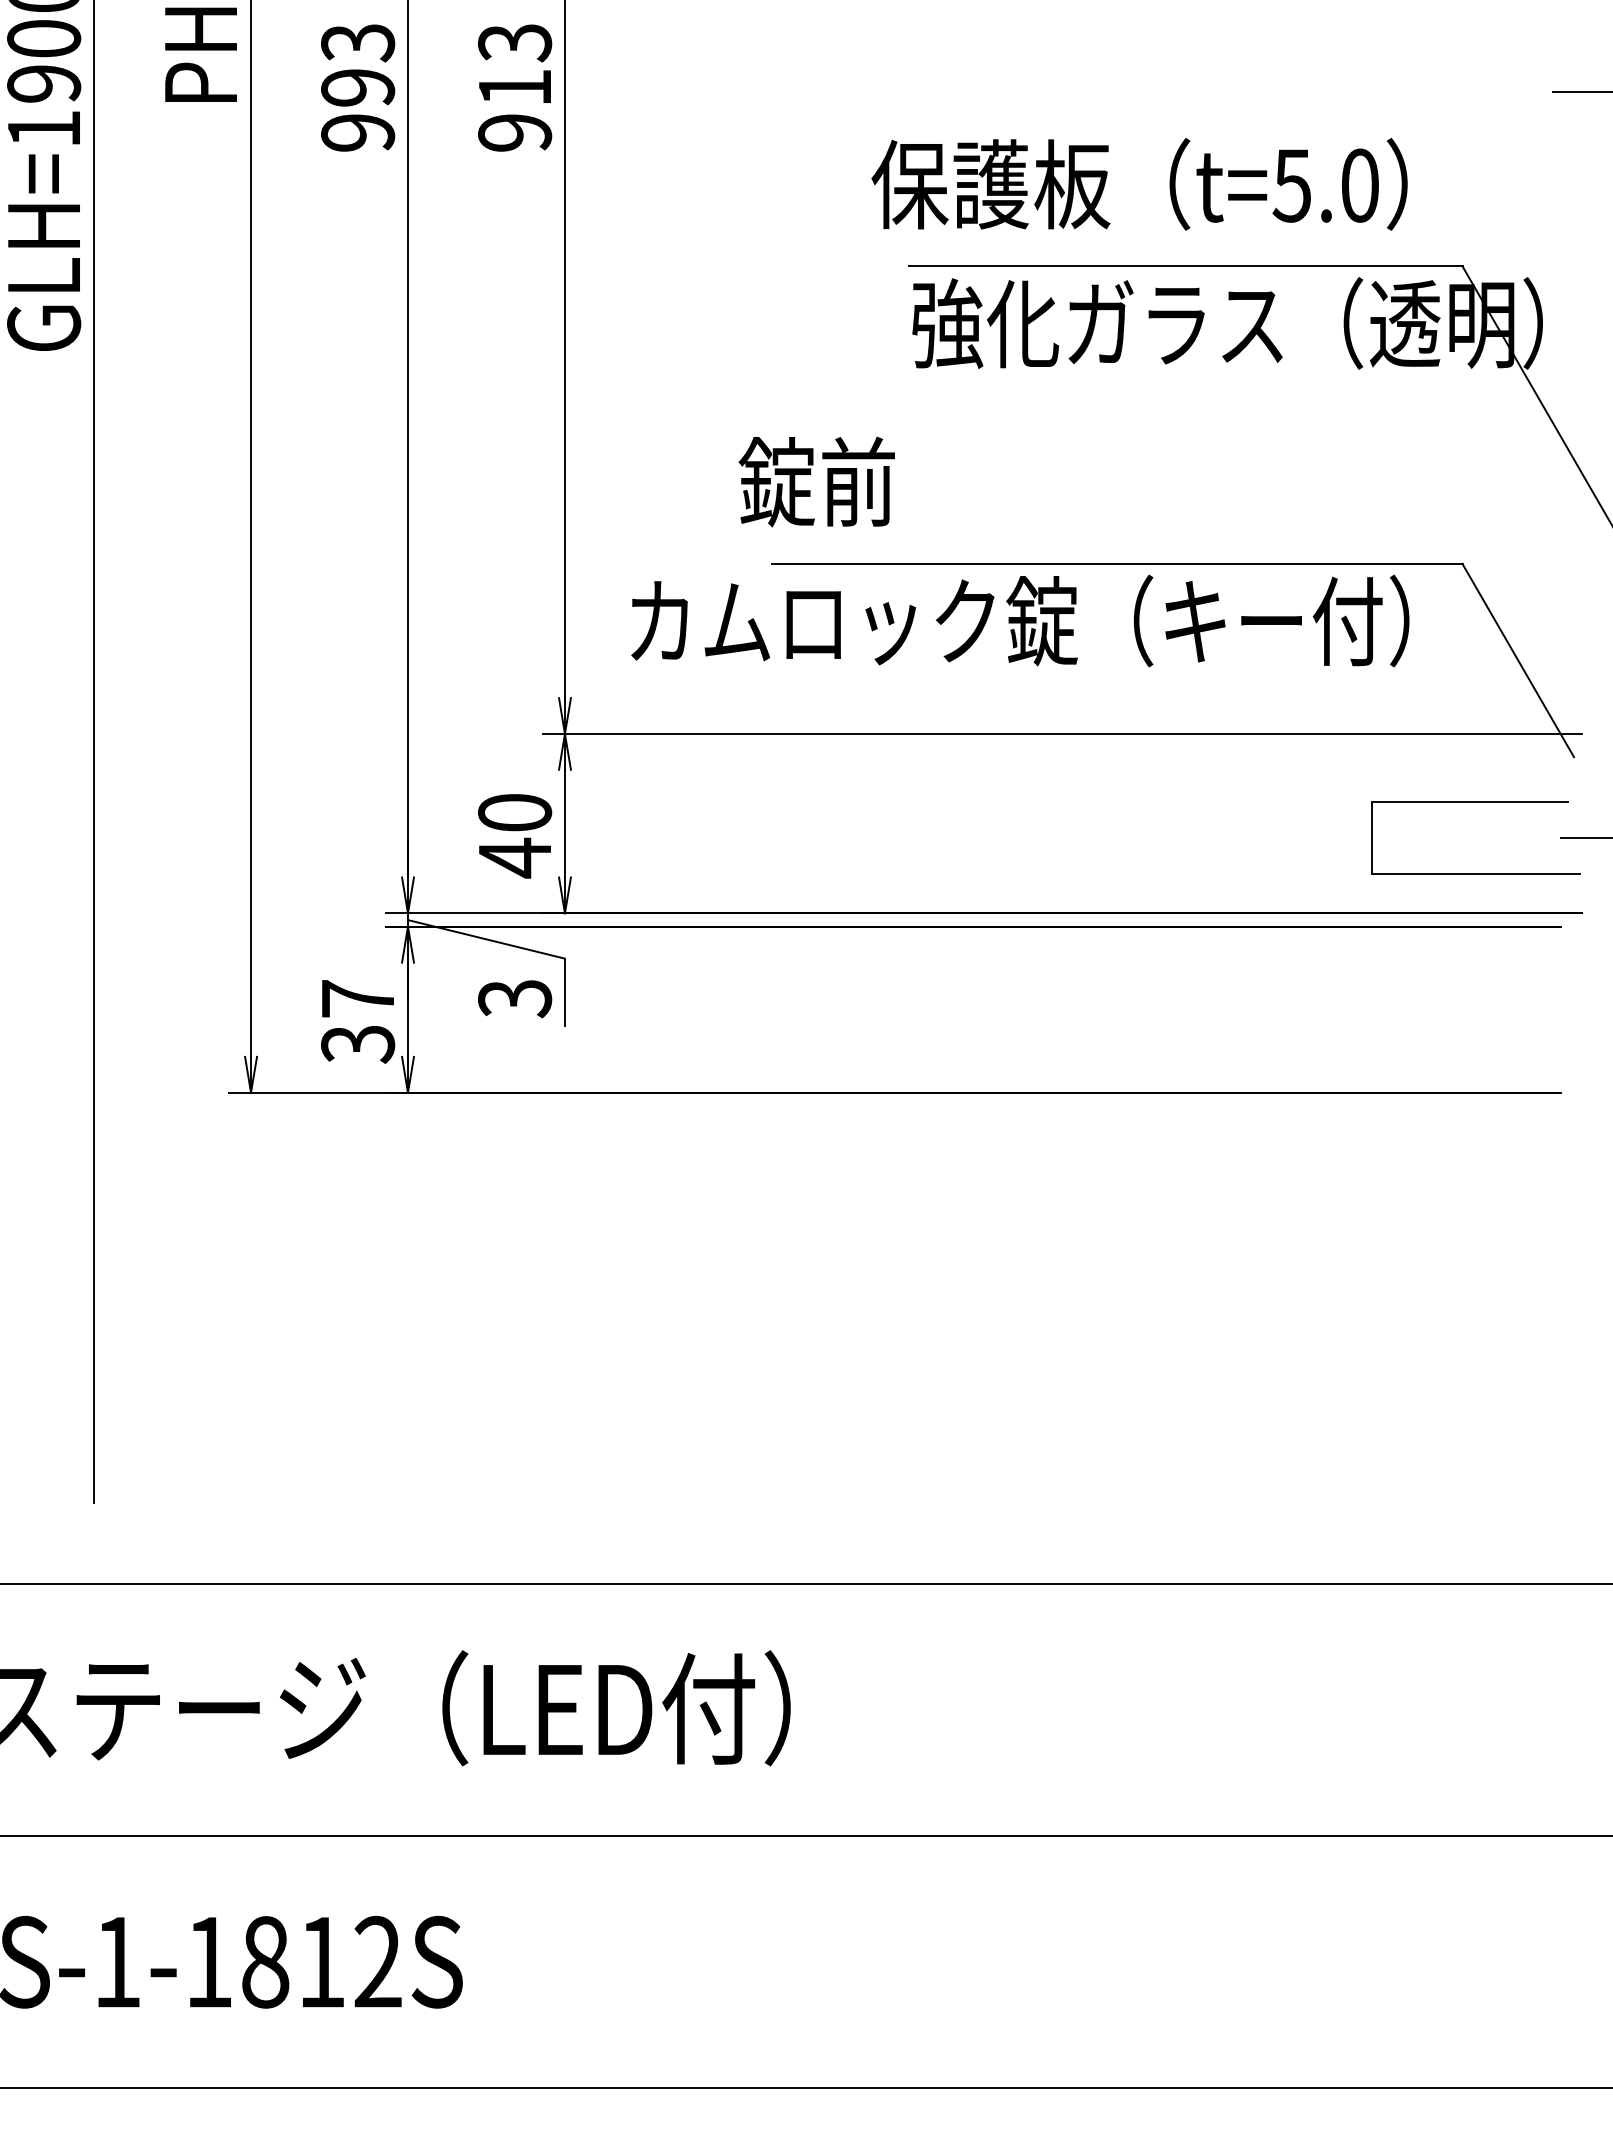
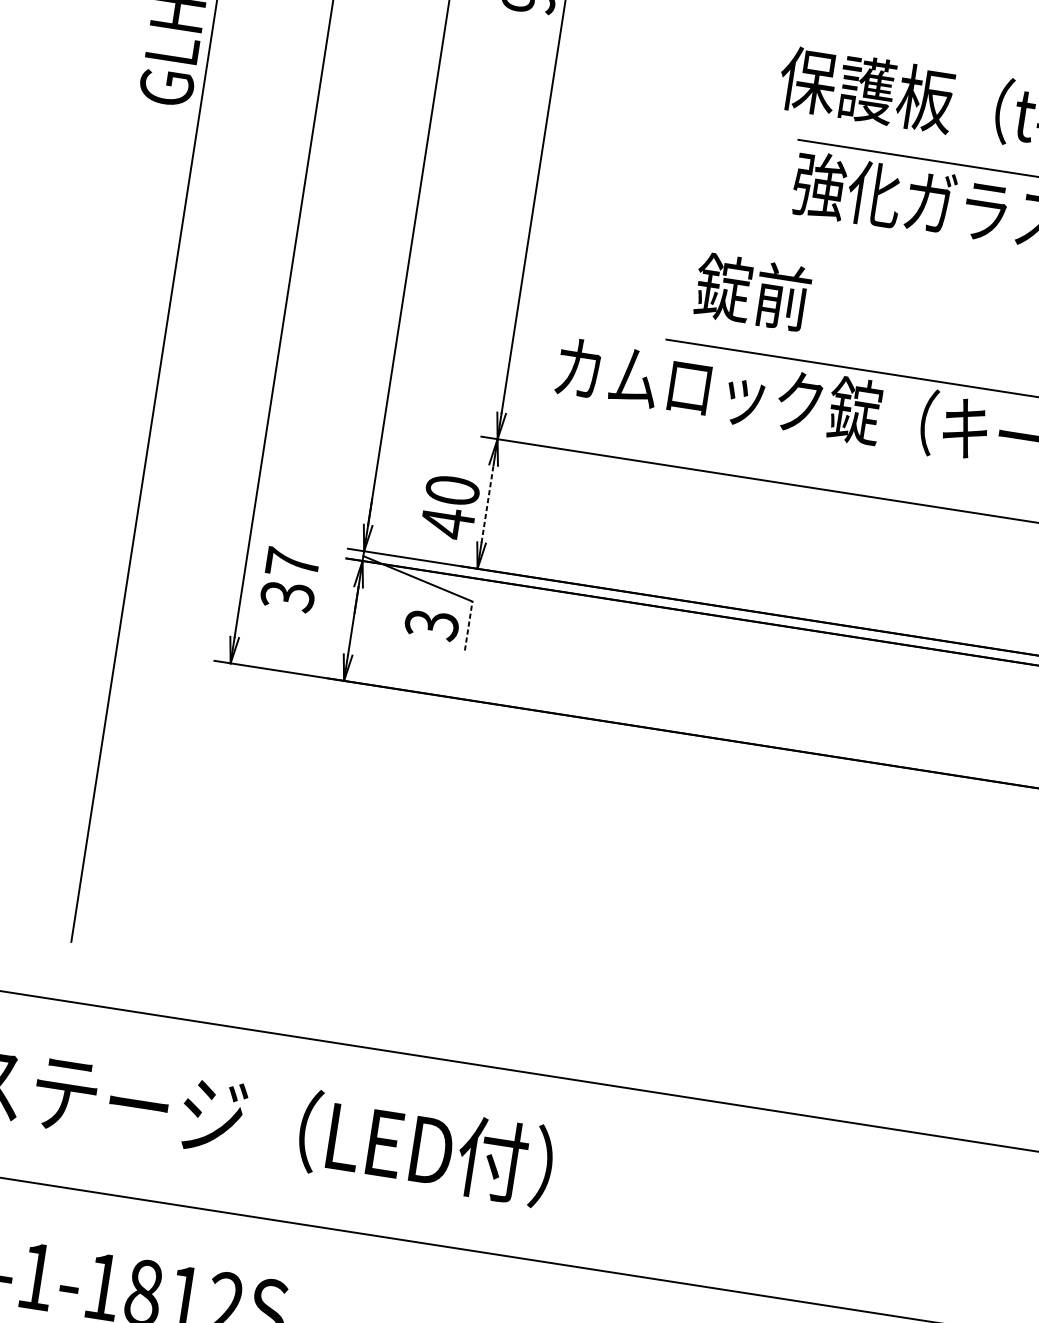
text: (816, 481) -> (752, 291), moved
line: (564, 823) -> (487, 503), solid -> dashed
line: (564, 992) -> (468, 625), solid -> dashed
text: (358, 1021) -> (290, 579), moved

